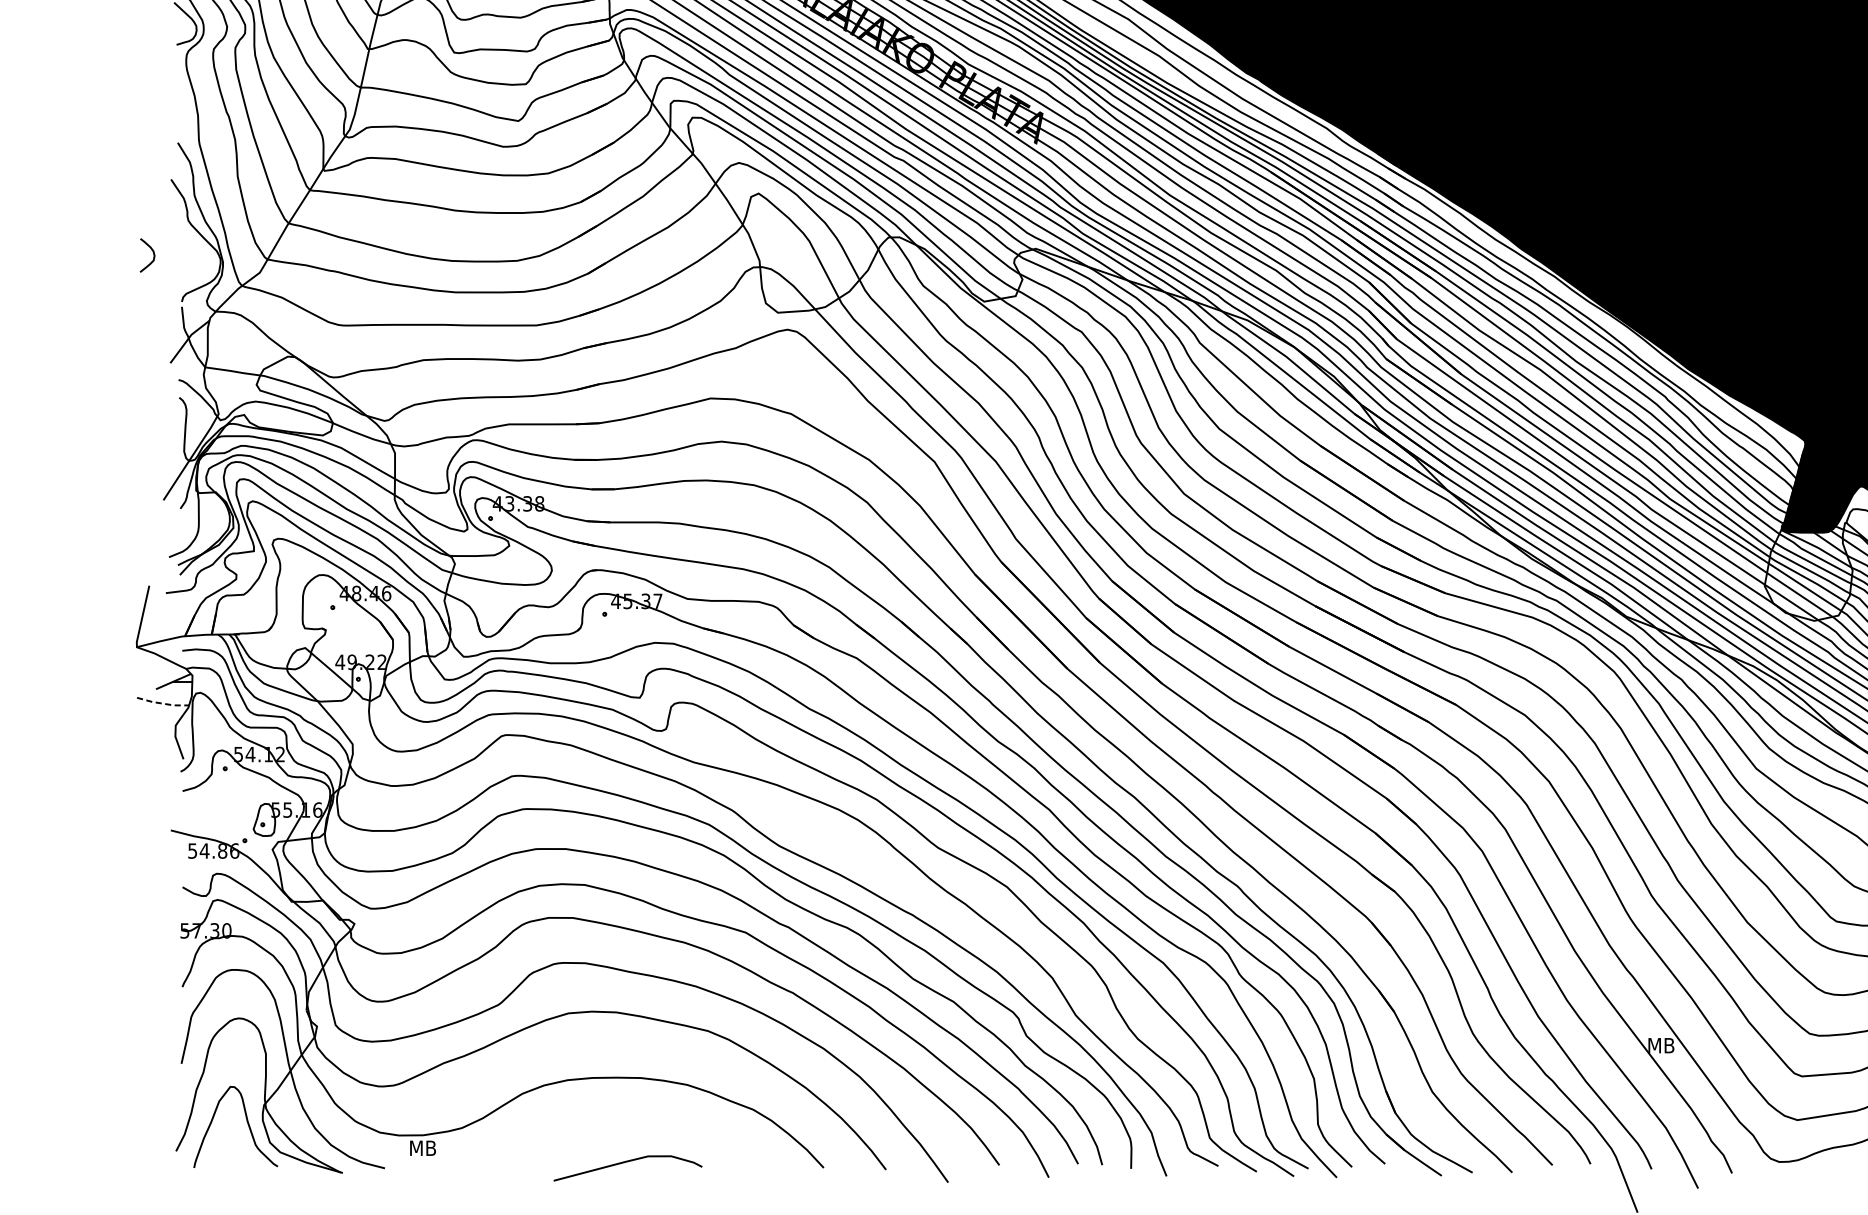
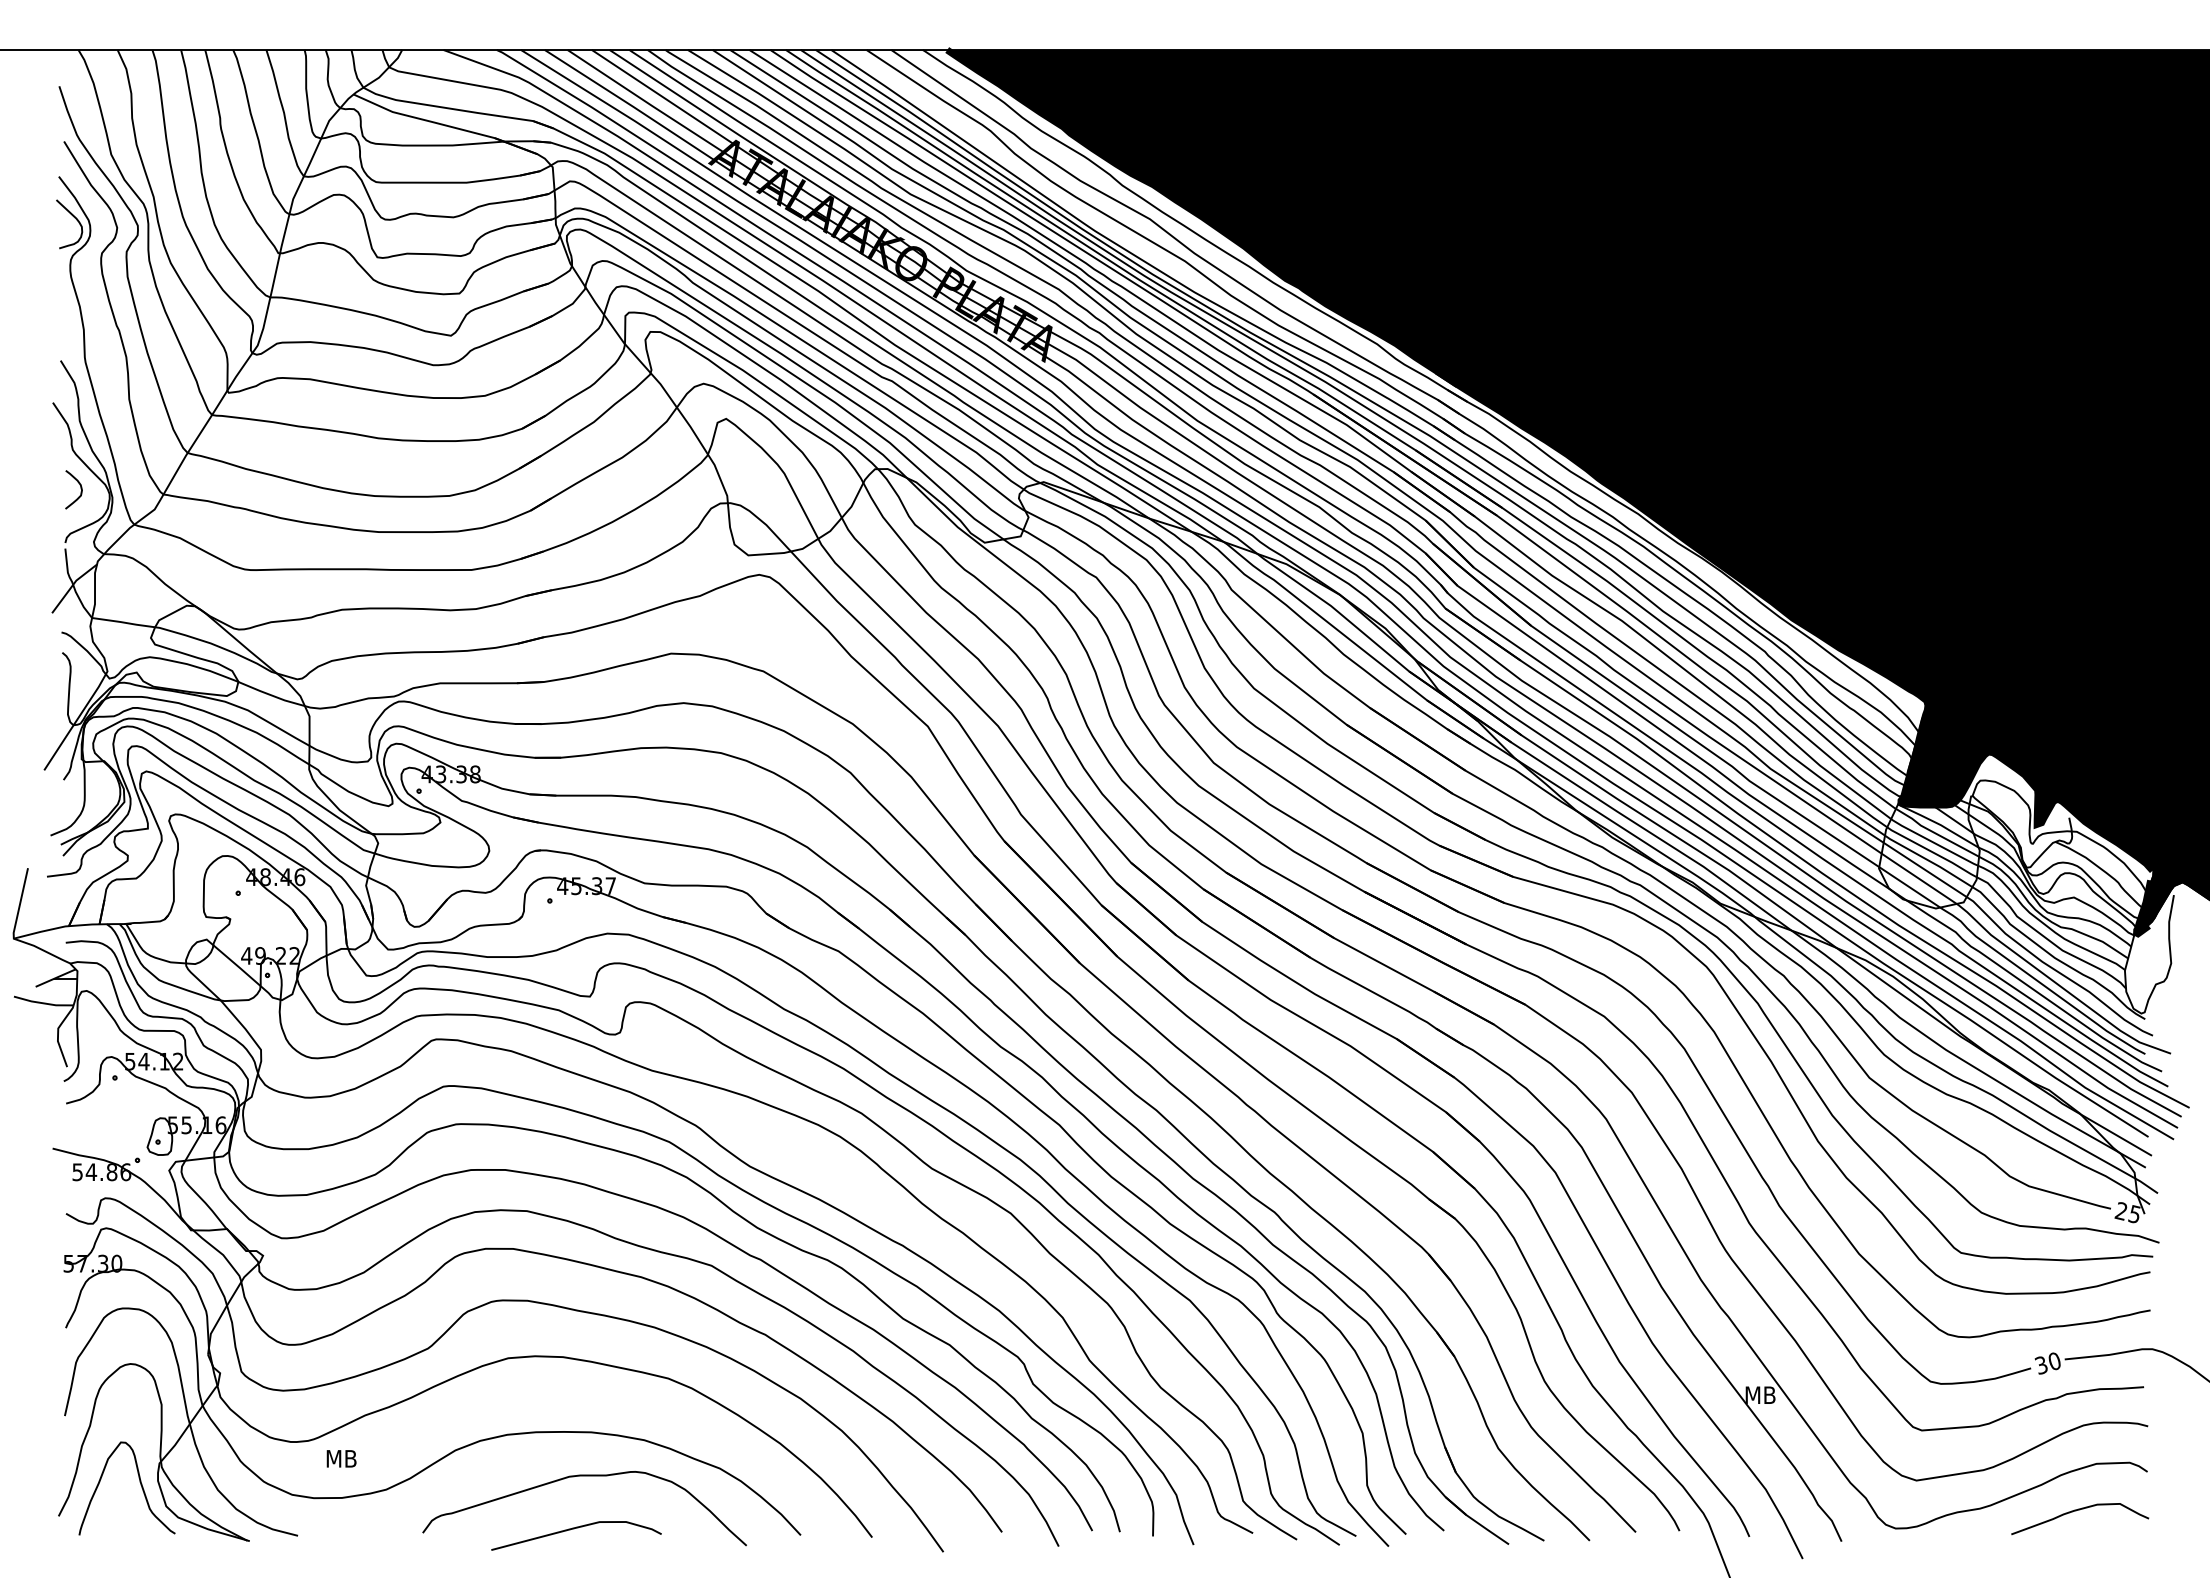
curve: (153, 255) -> (80, 489), moved
line: (162, 703) -> (43, 1003), dashed -> solid
curve: (634, 1116) -> (584, 1476), added
text: (422, 1147) -> (341, 1458), moved

